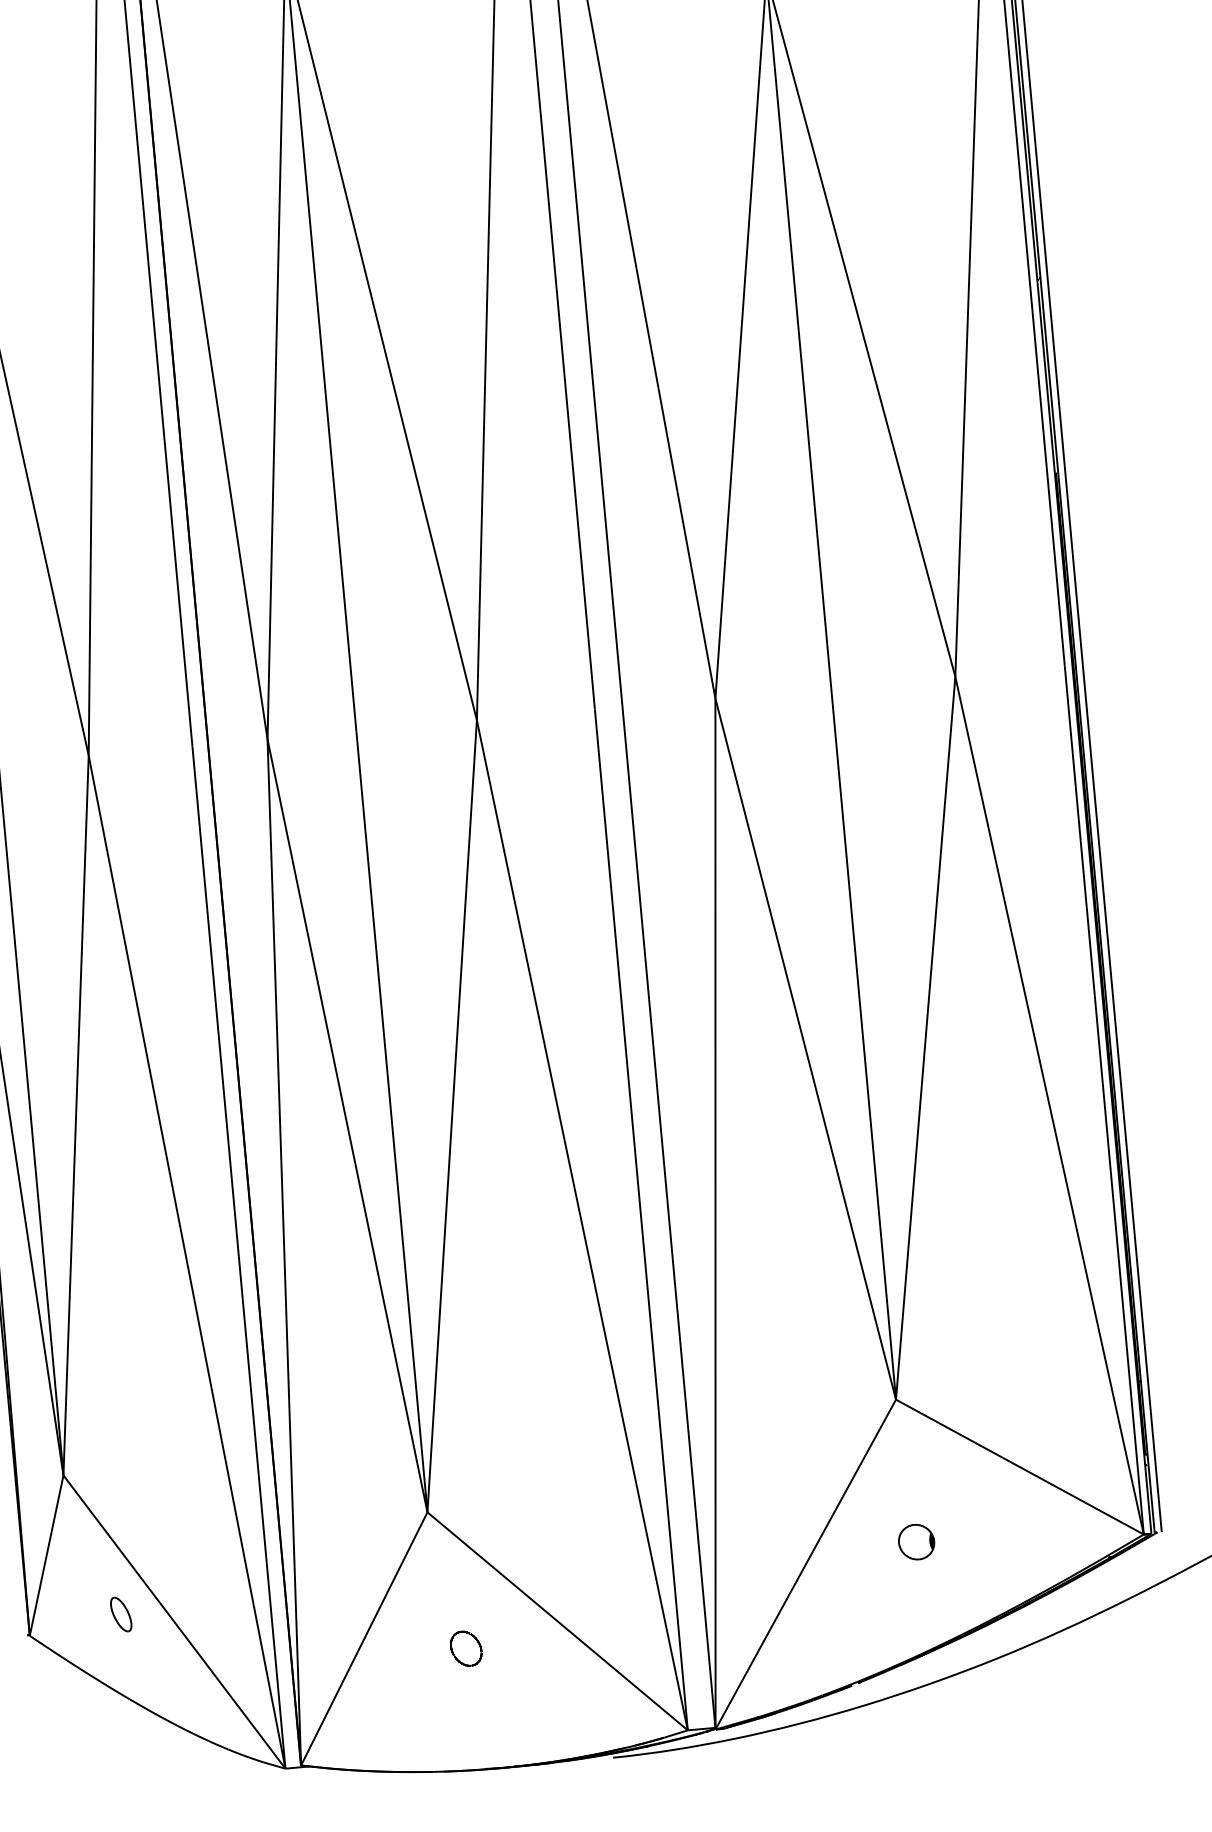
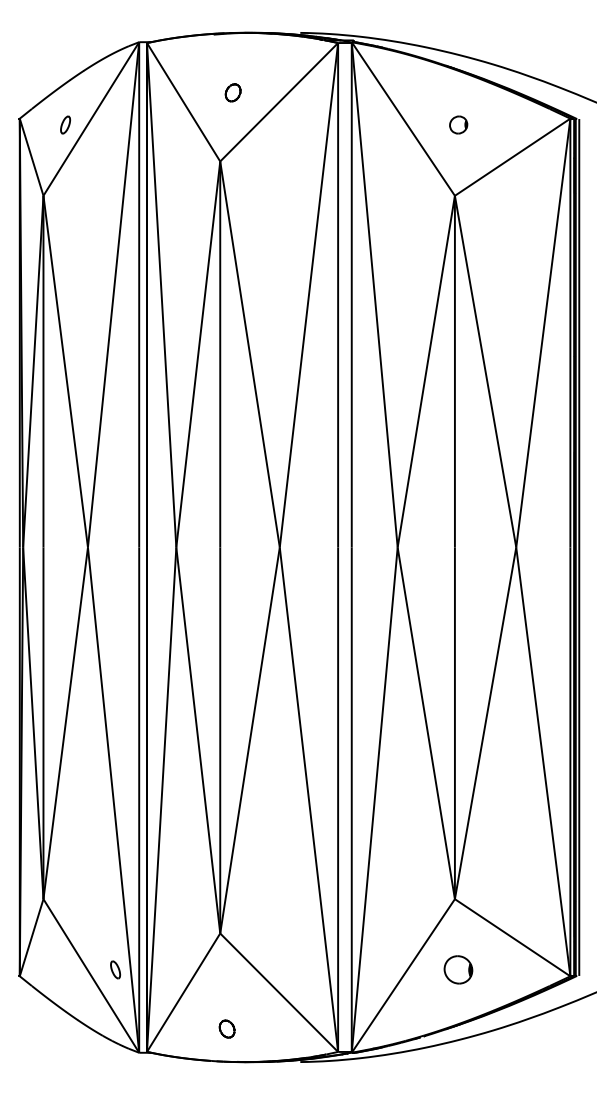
part: (916, 1541) -> (458, 969), size x1.6
part: (120, 1613) -> (115, 969), moved
part: (464, 1647) -> (226, 1028), moved

